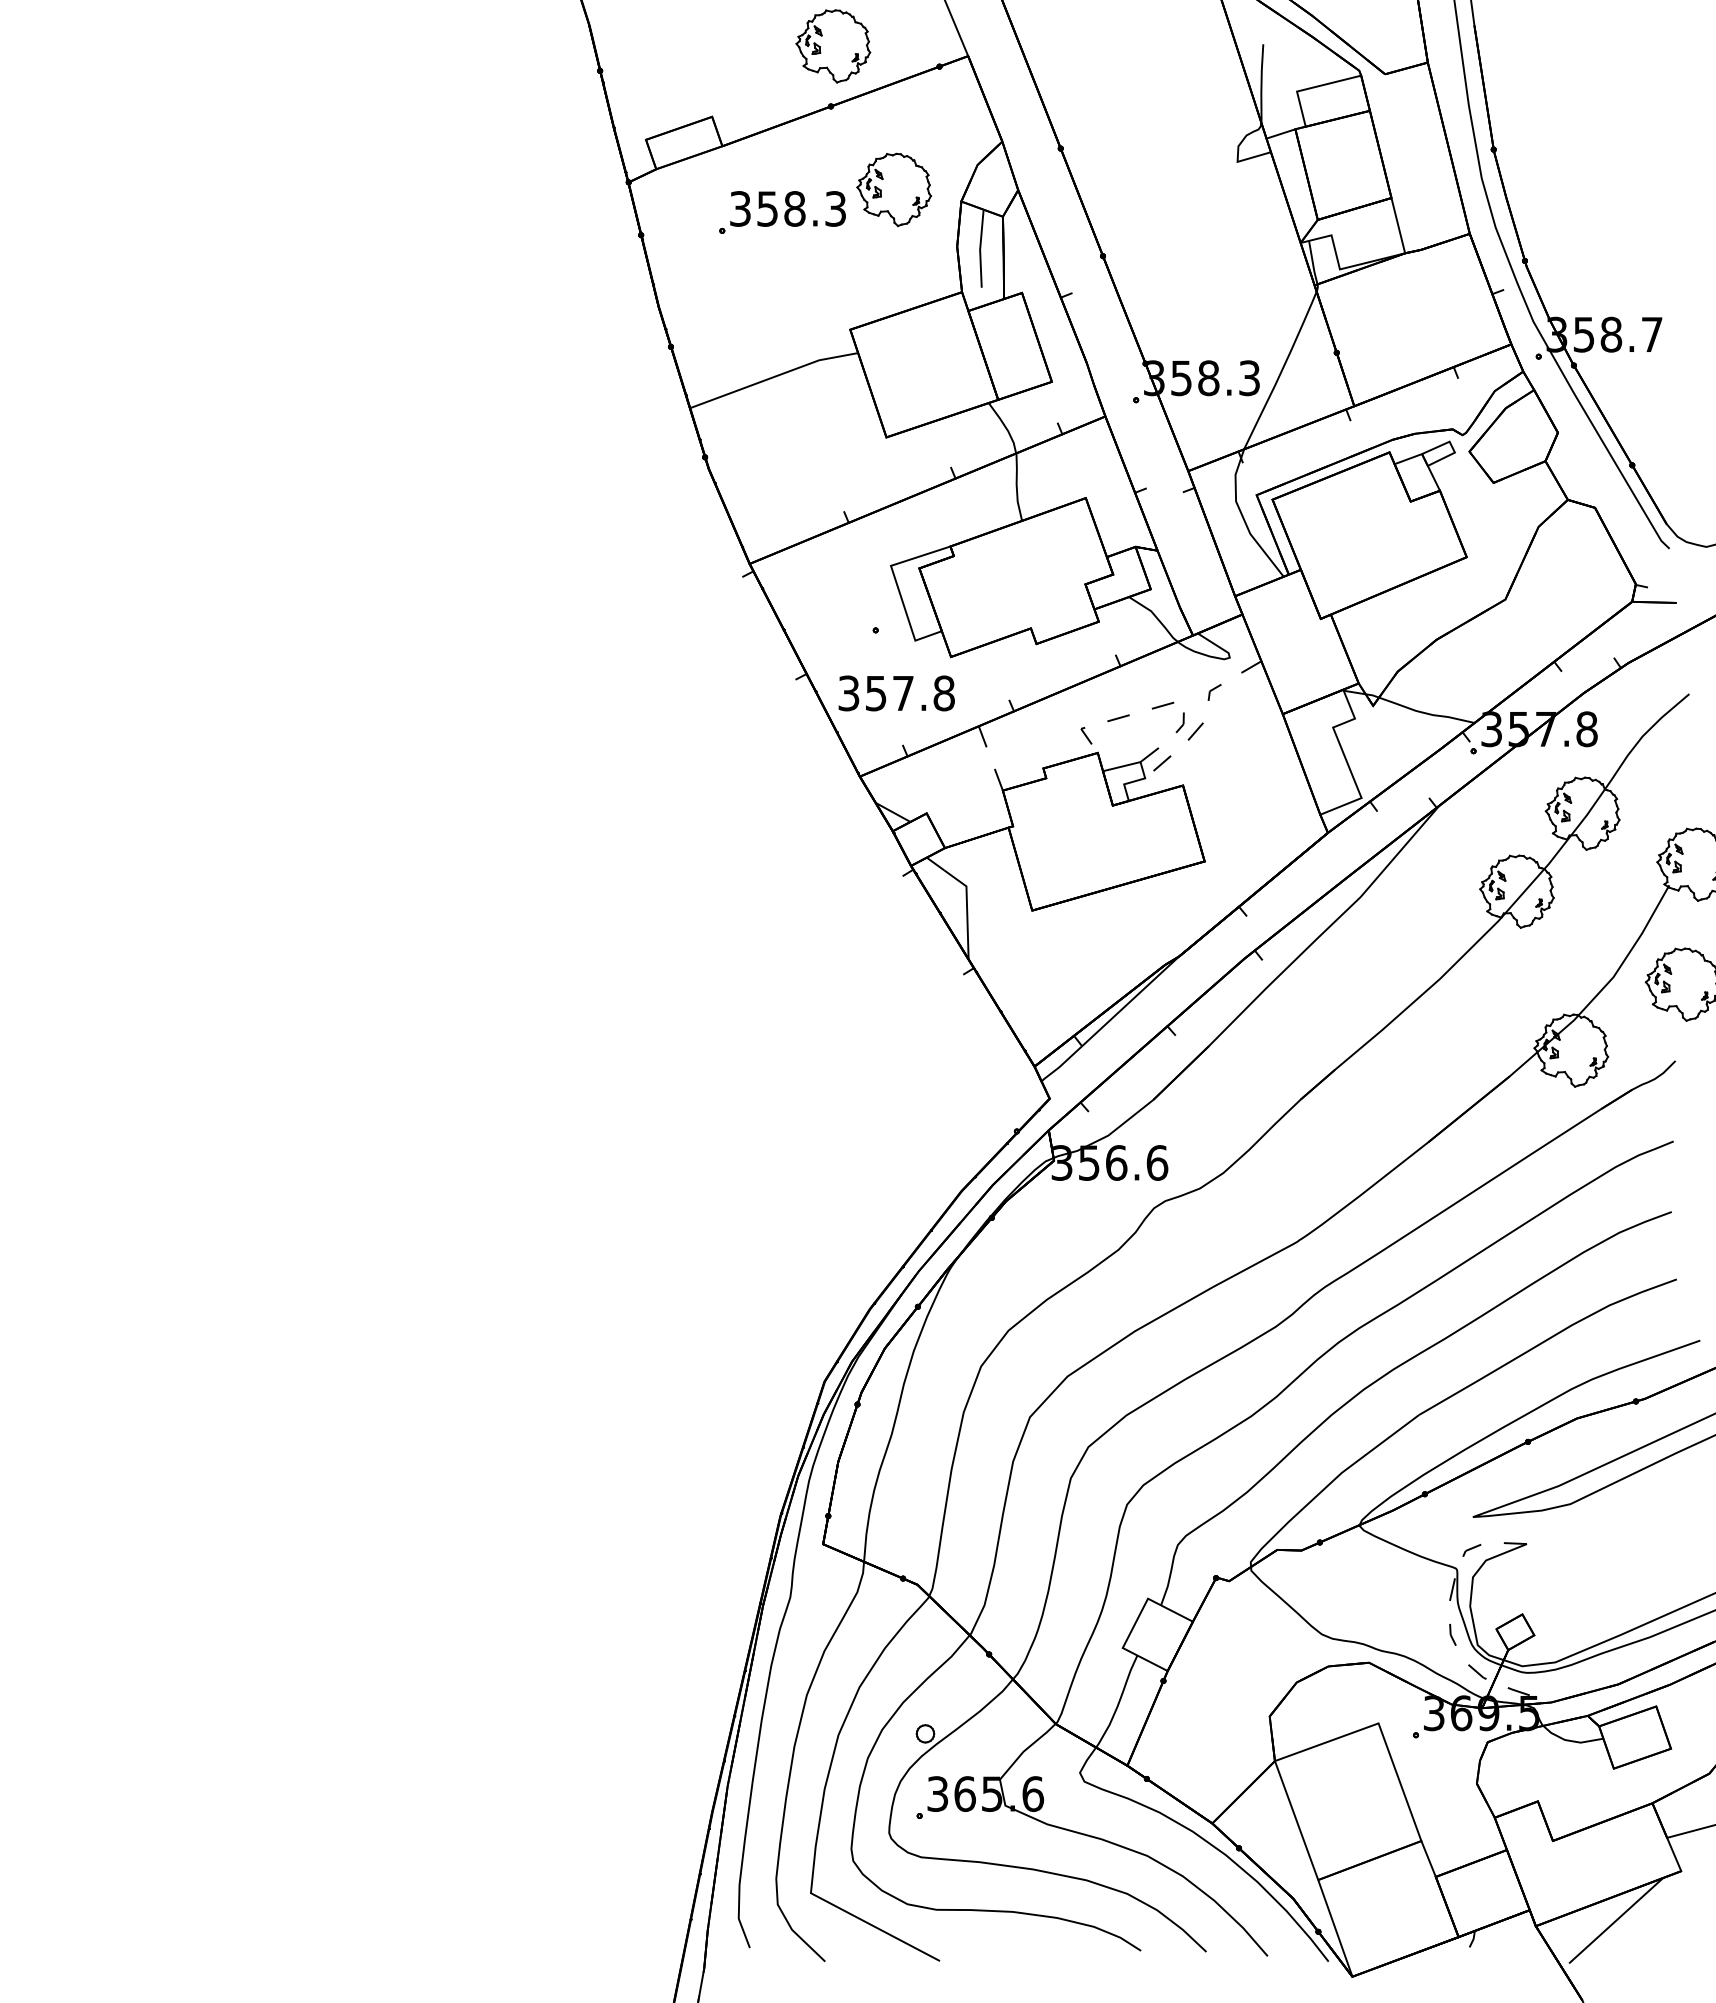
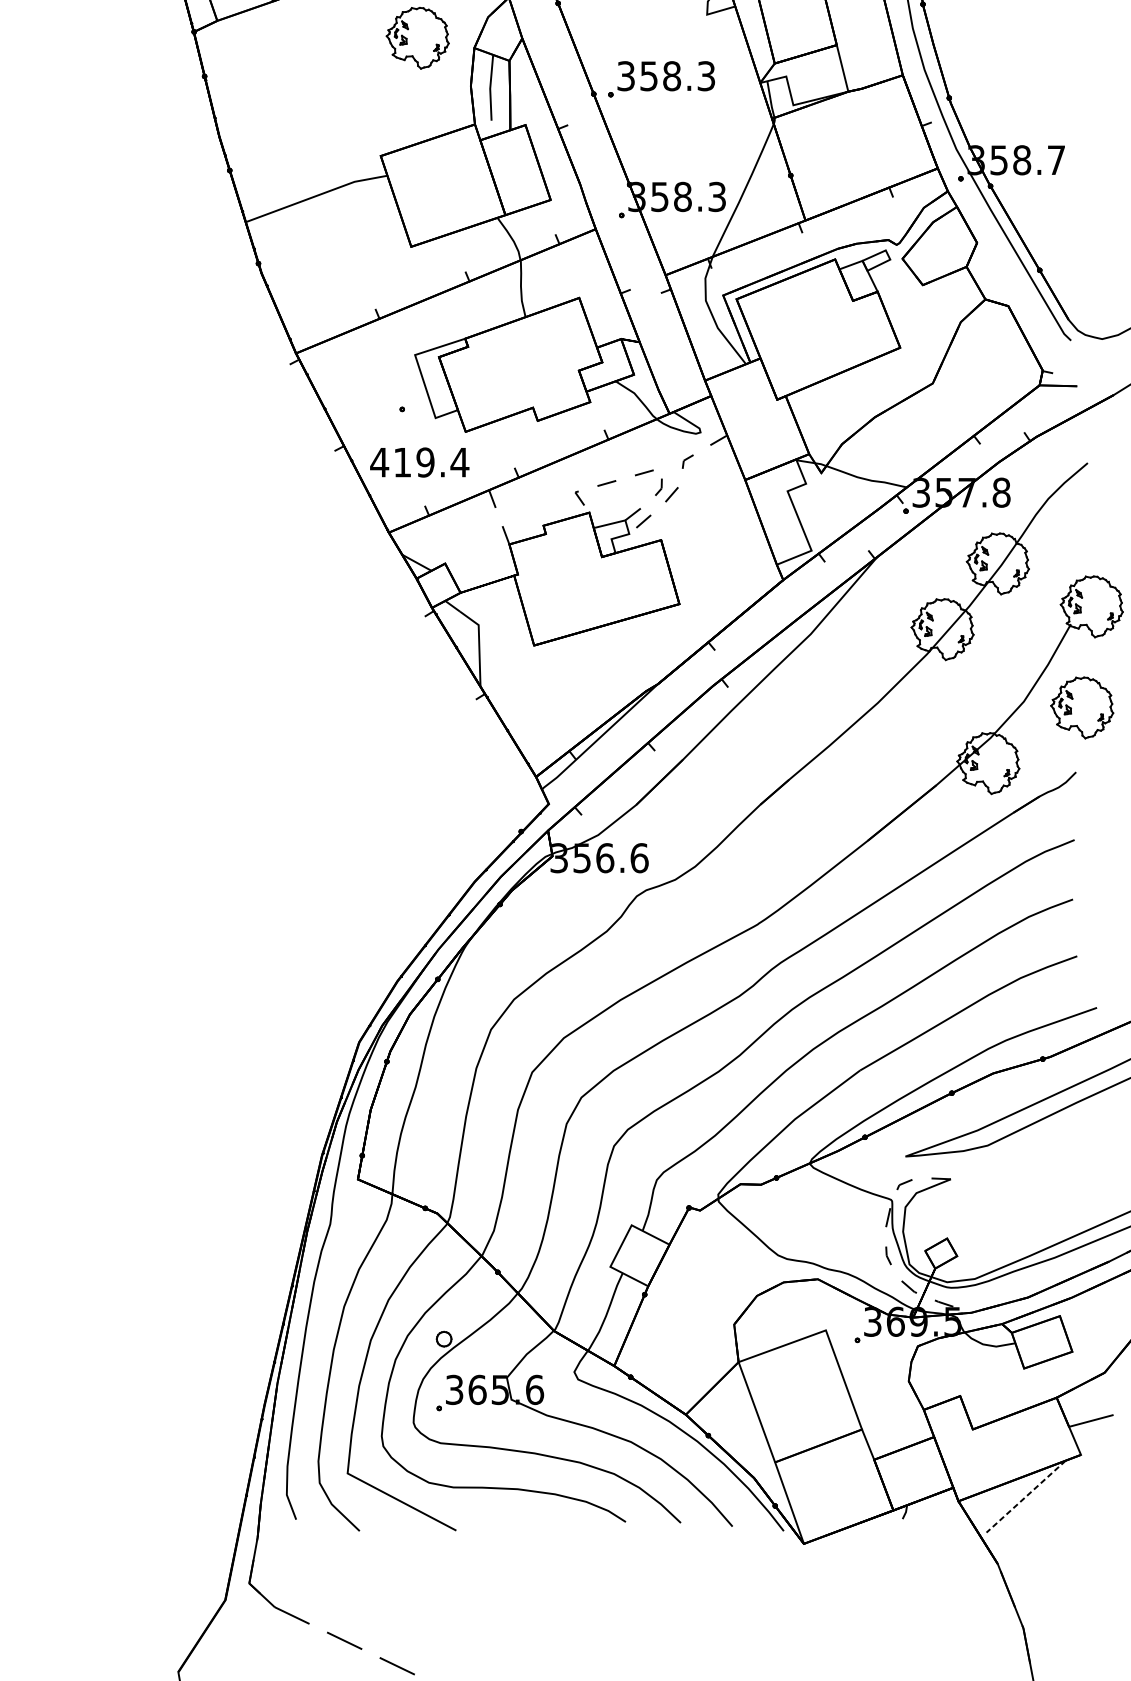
part: (782, 212) -> (661, 79), moved
text: (896, 693) -> (419, 462), 357.8 -> 419.4
line: (1616, 1920) -> (1026, 1496), solid -> dashed

